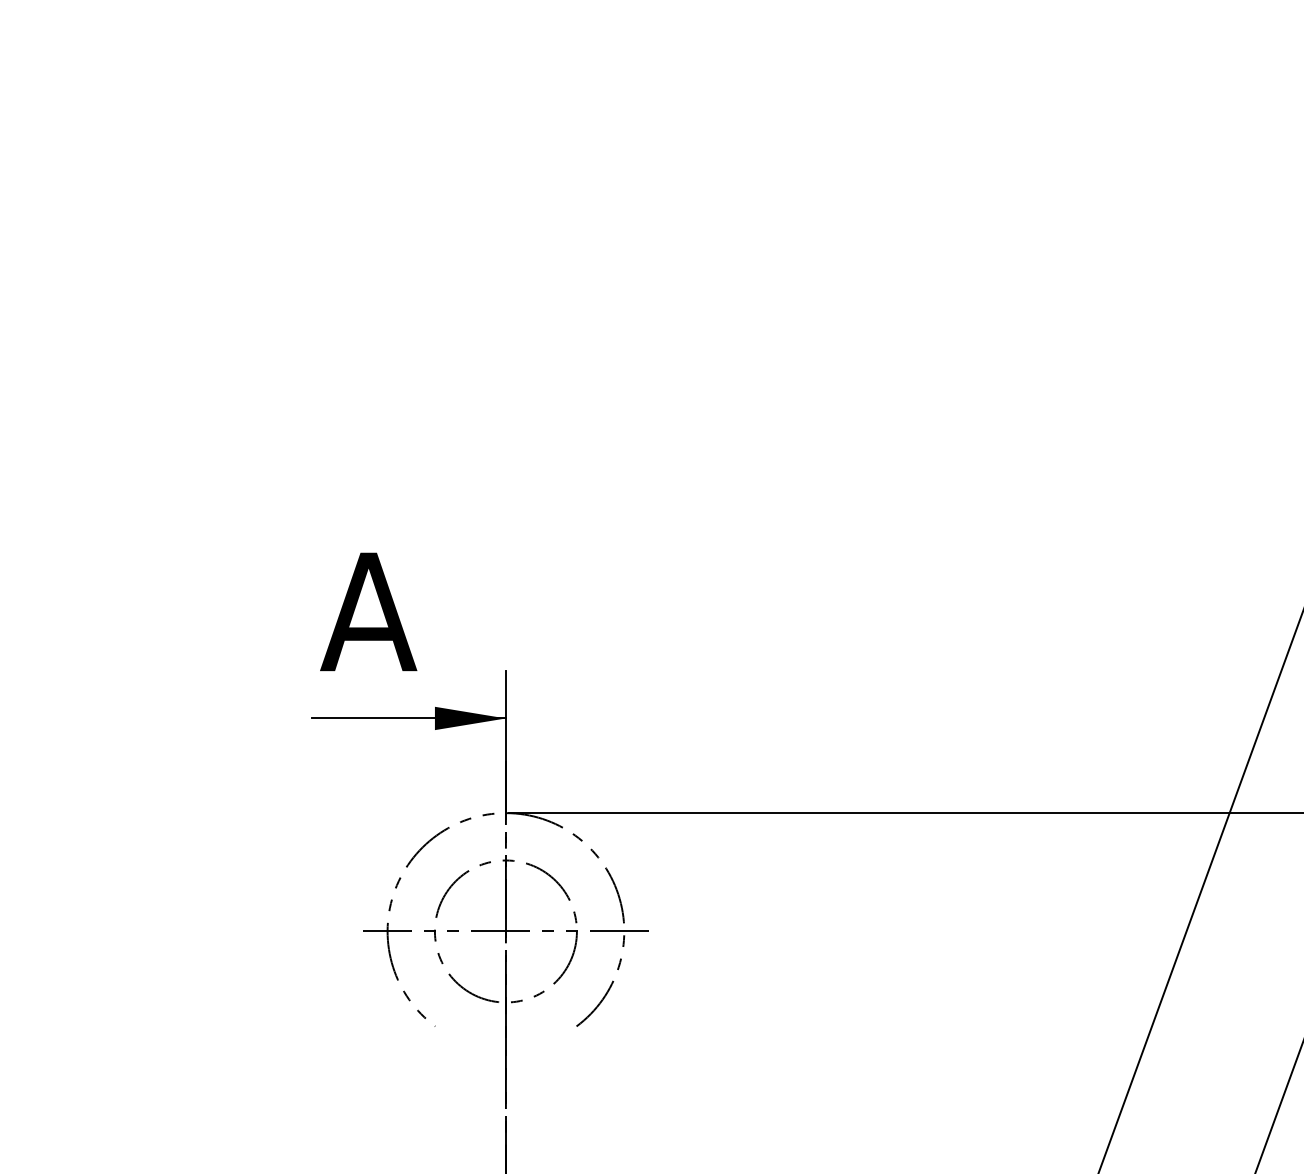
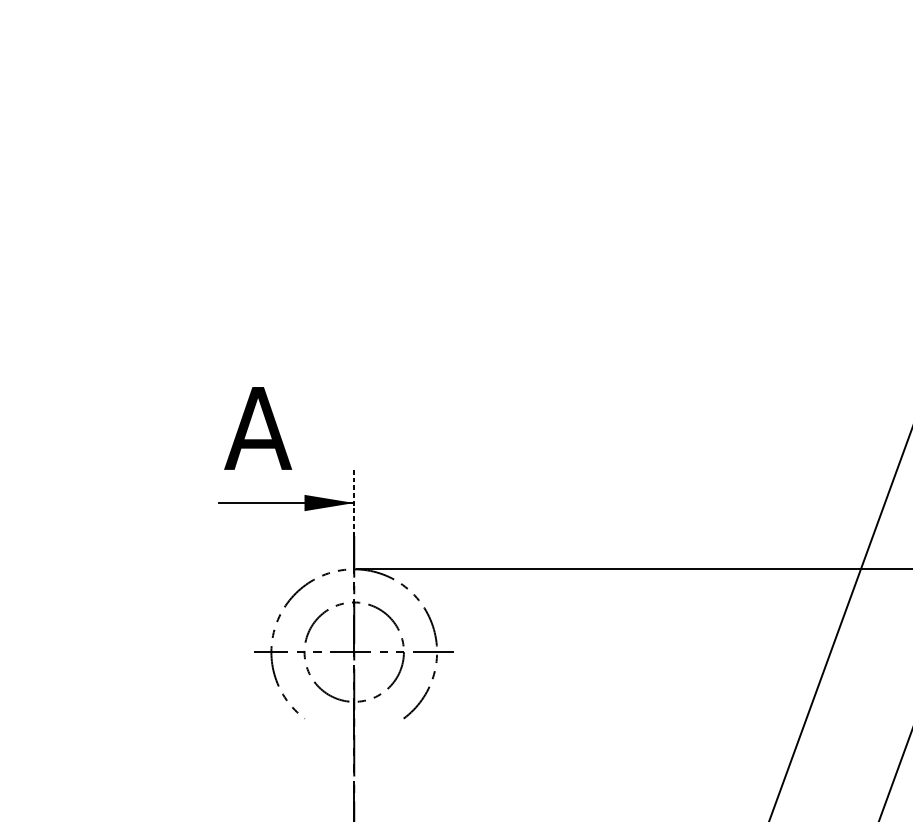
line: (505, 718) -> (353, 503), solid -> dashed

